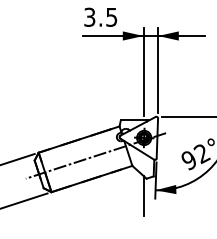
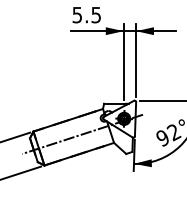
text: (89, 16) -> (77, 14), 3.5 -> 5.5
line: (143, 195) -> (123, 168), removed

